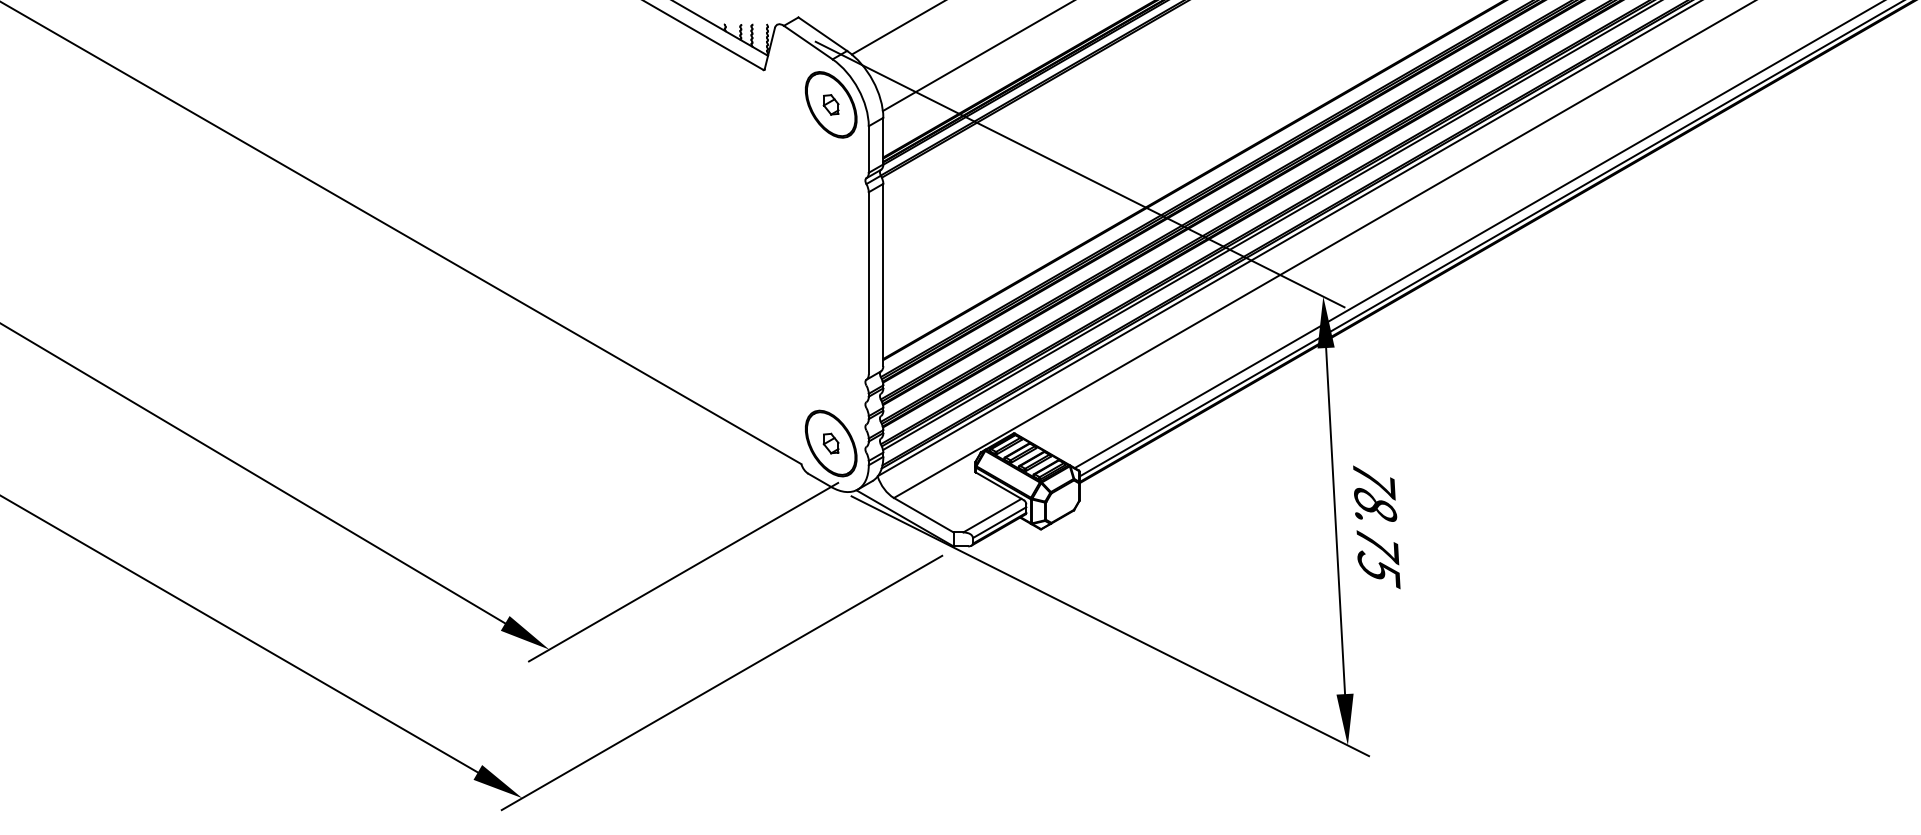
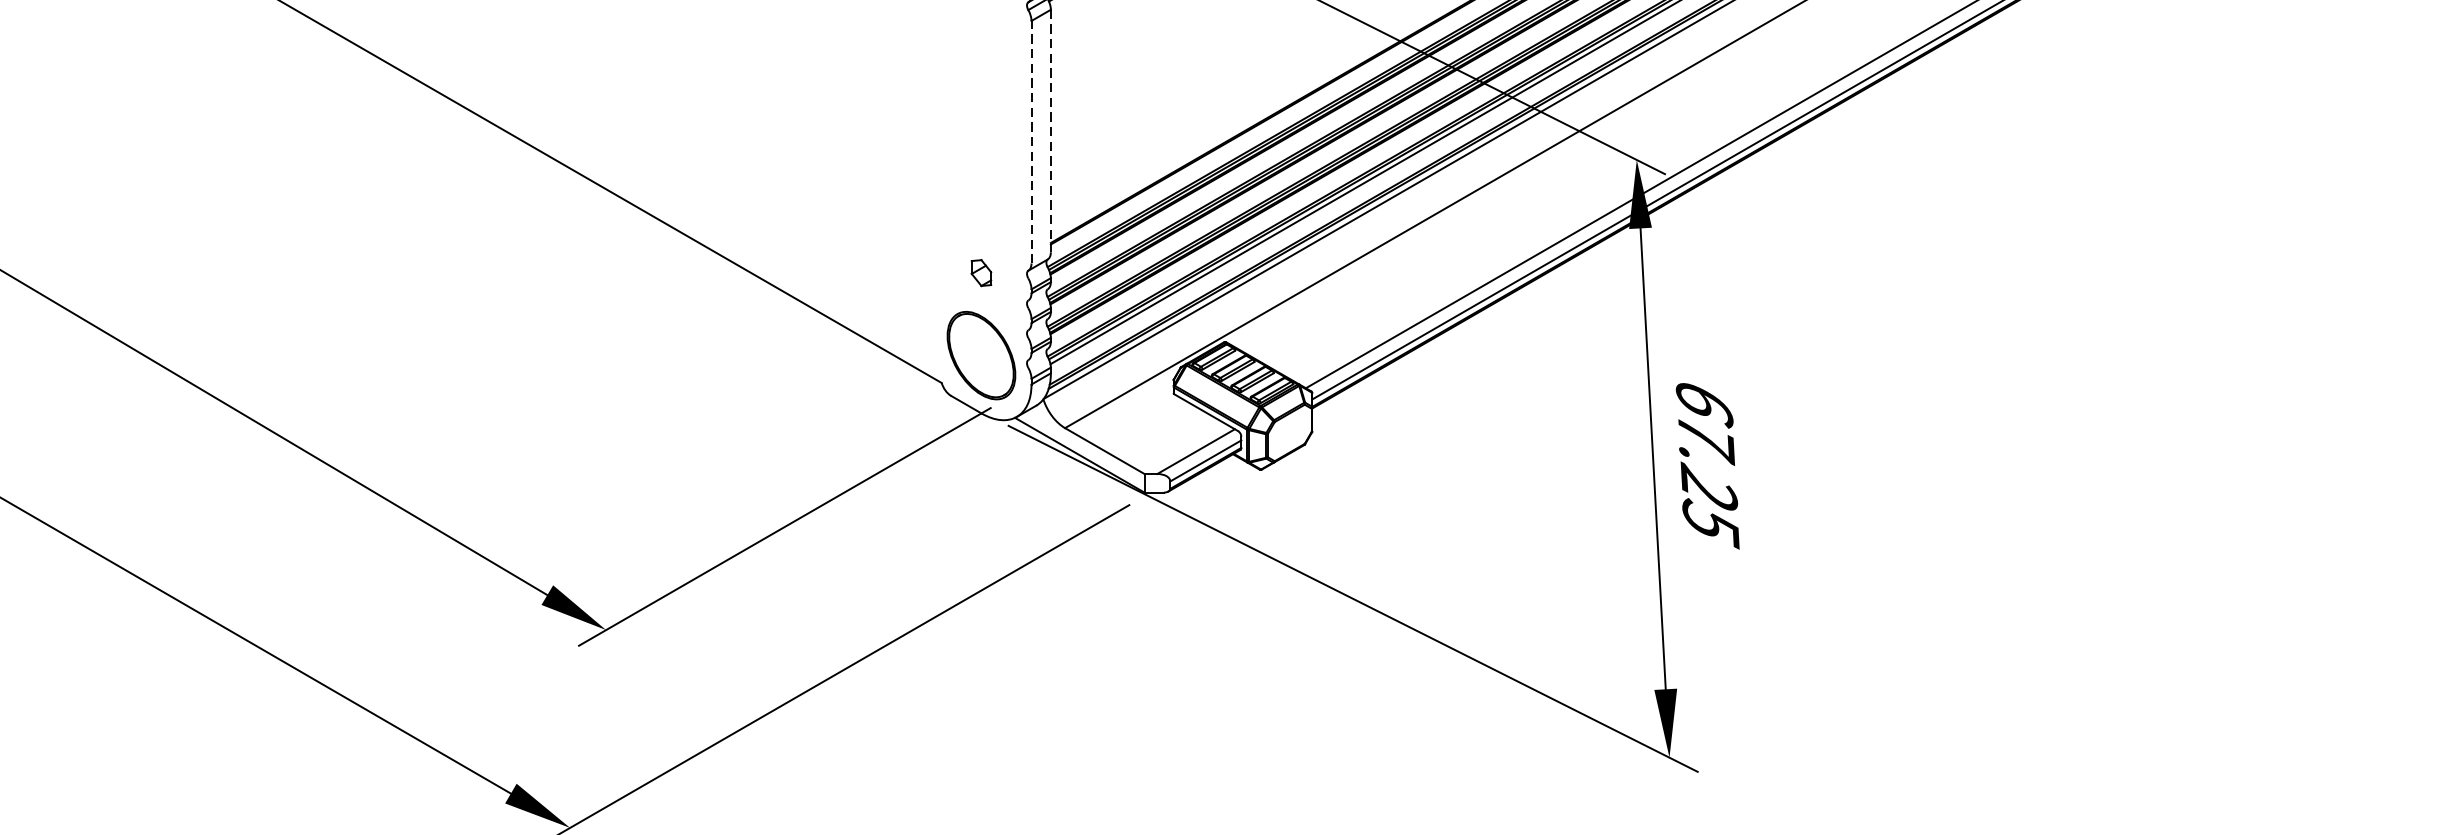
line: (883, 275) -> (1051, 131), solid -> dashed
line: (868, 282) -> (1031, 141), solid -> dashed
part: (830, 443) -> (980, 272), moved
text: (1375, 514) -> (1706, 450), 78.75 -> 67.25

